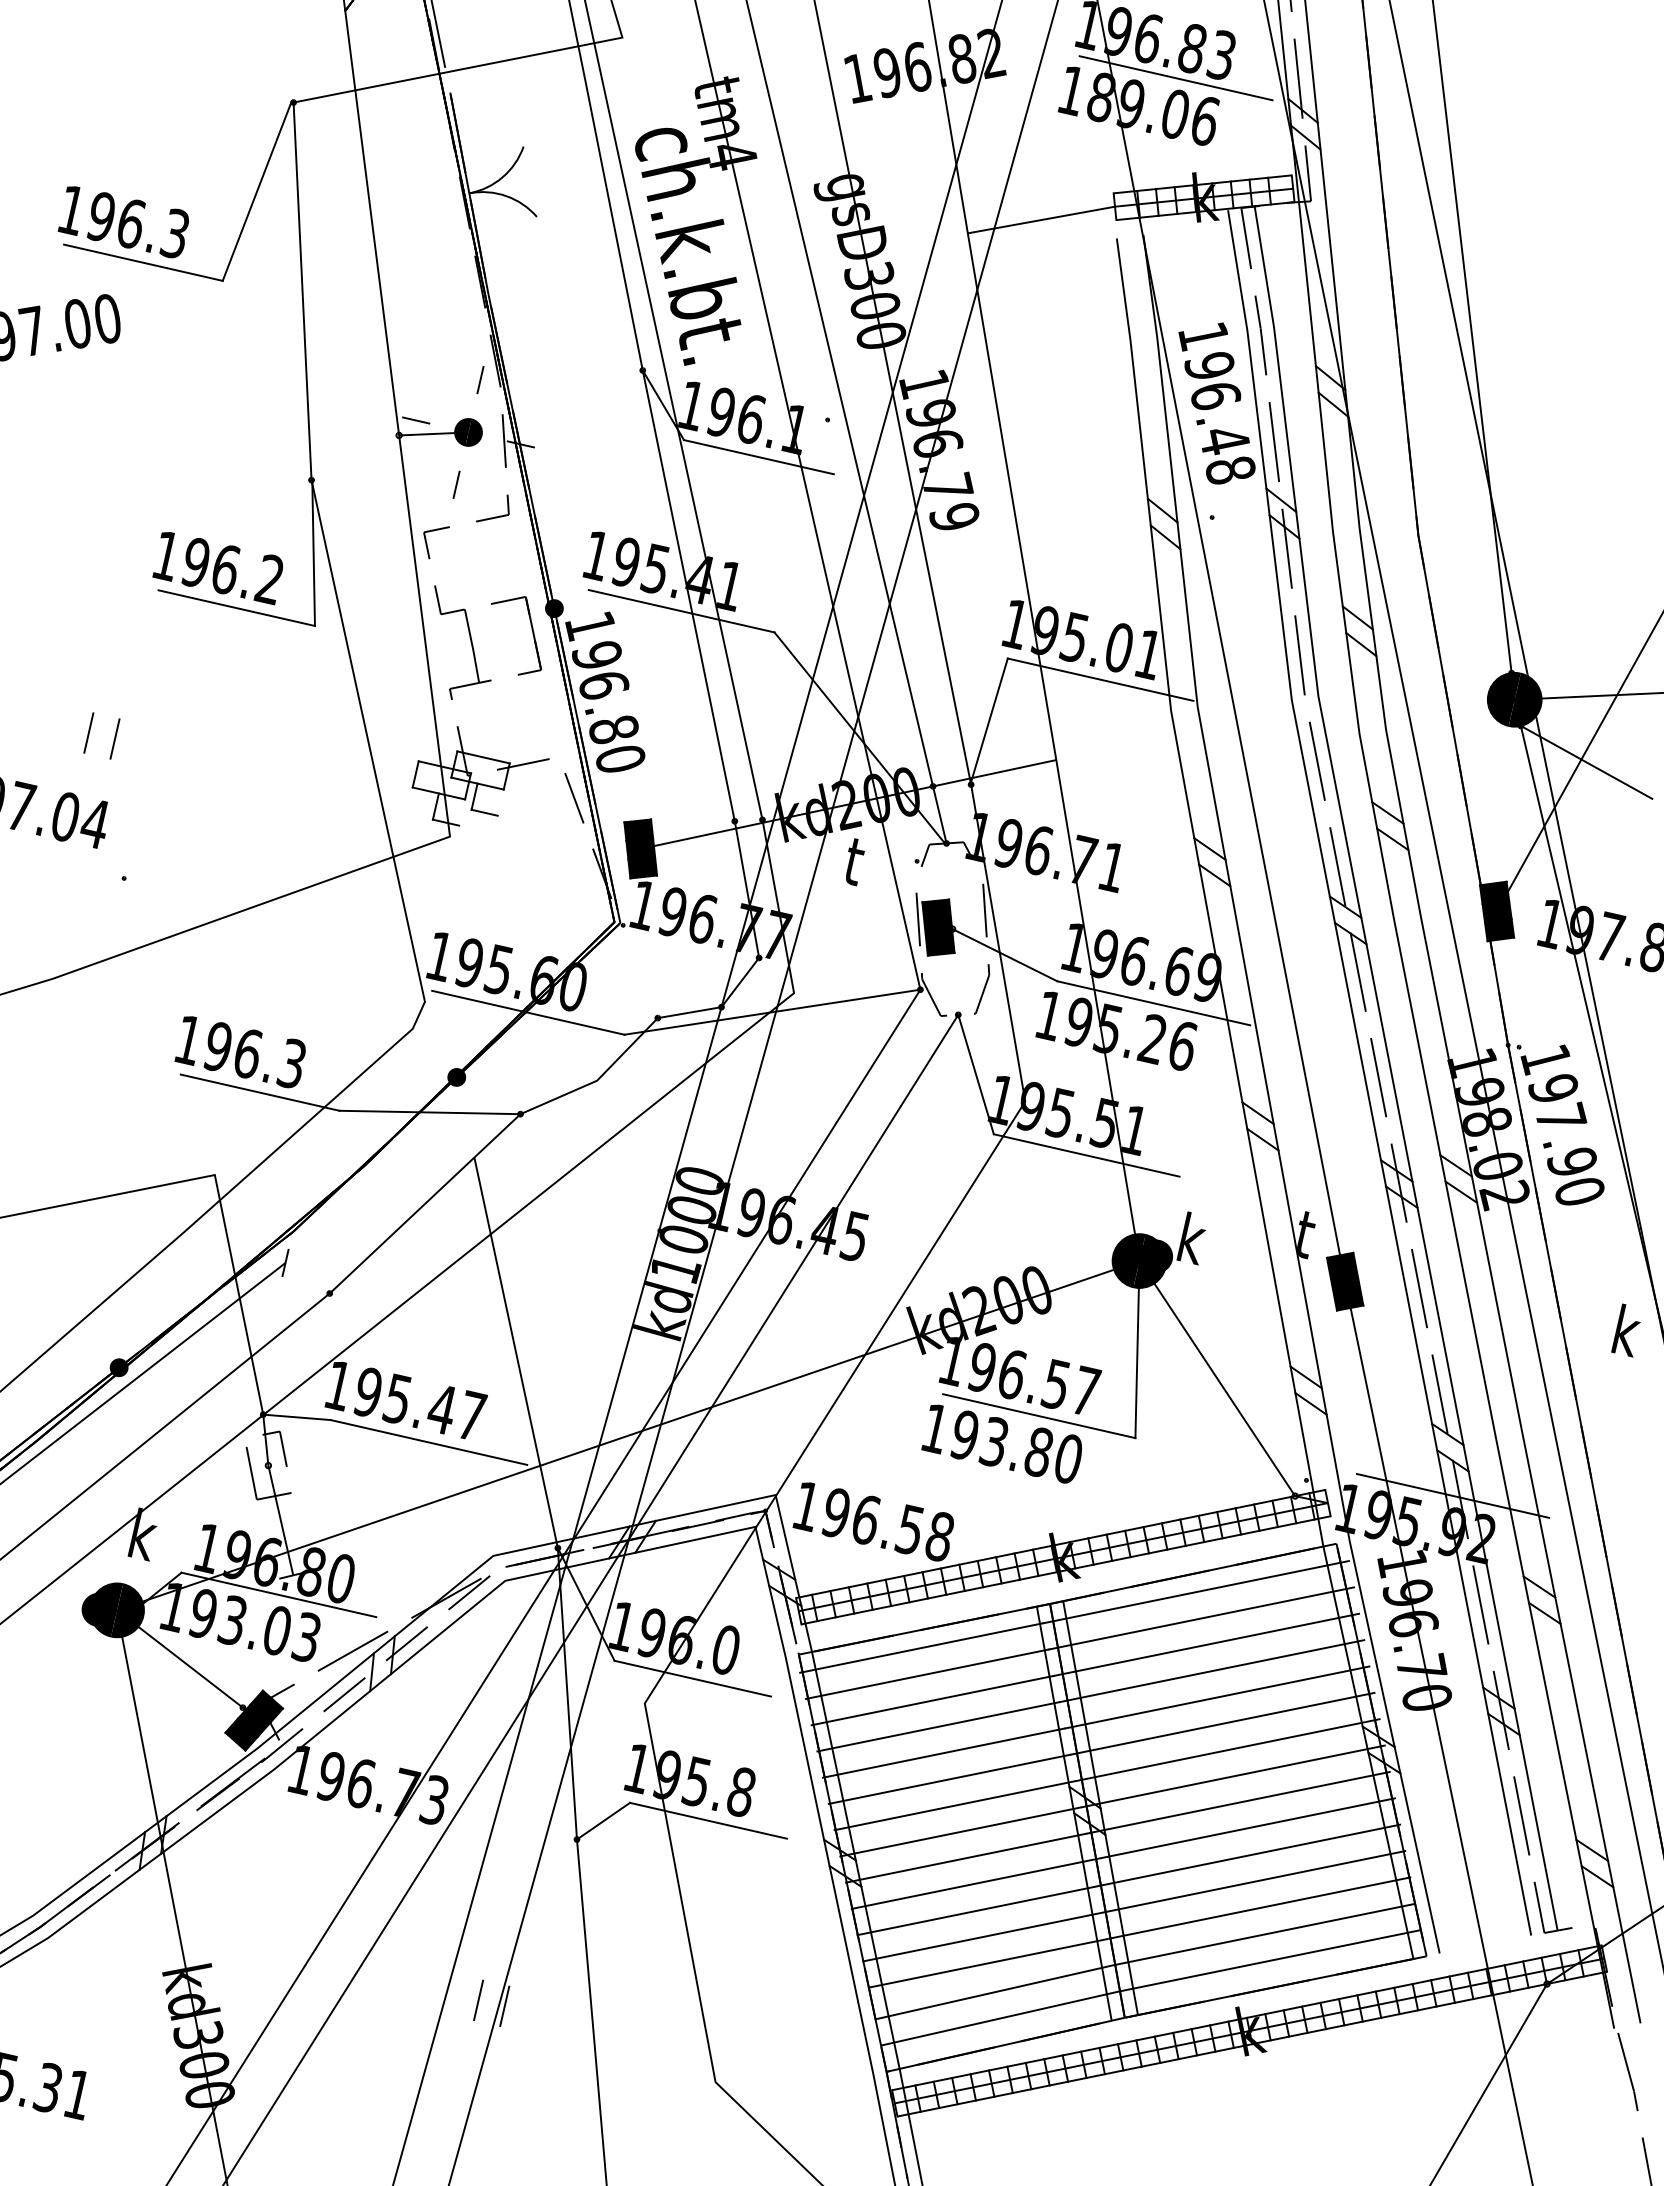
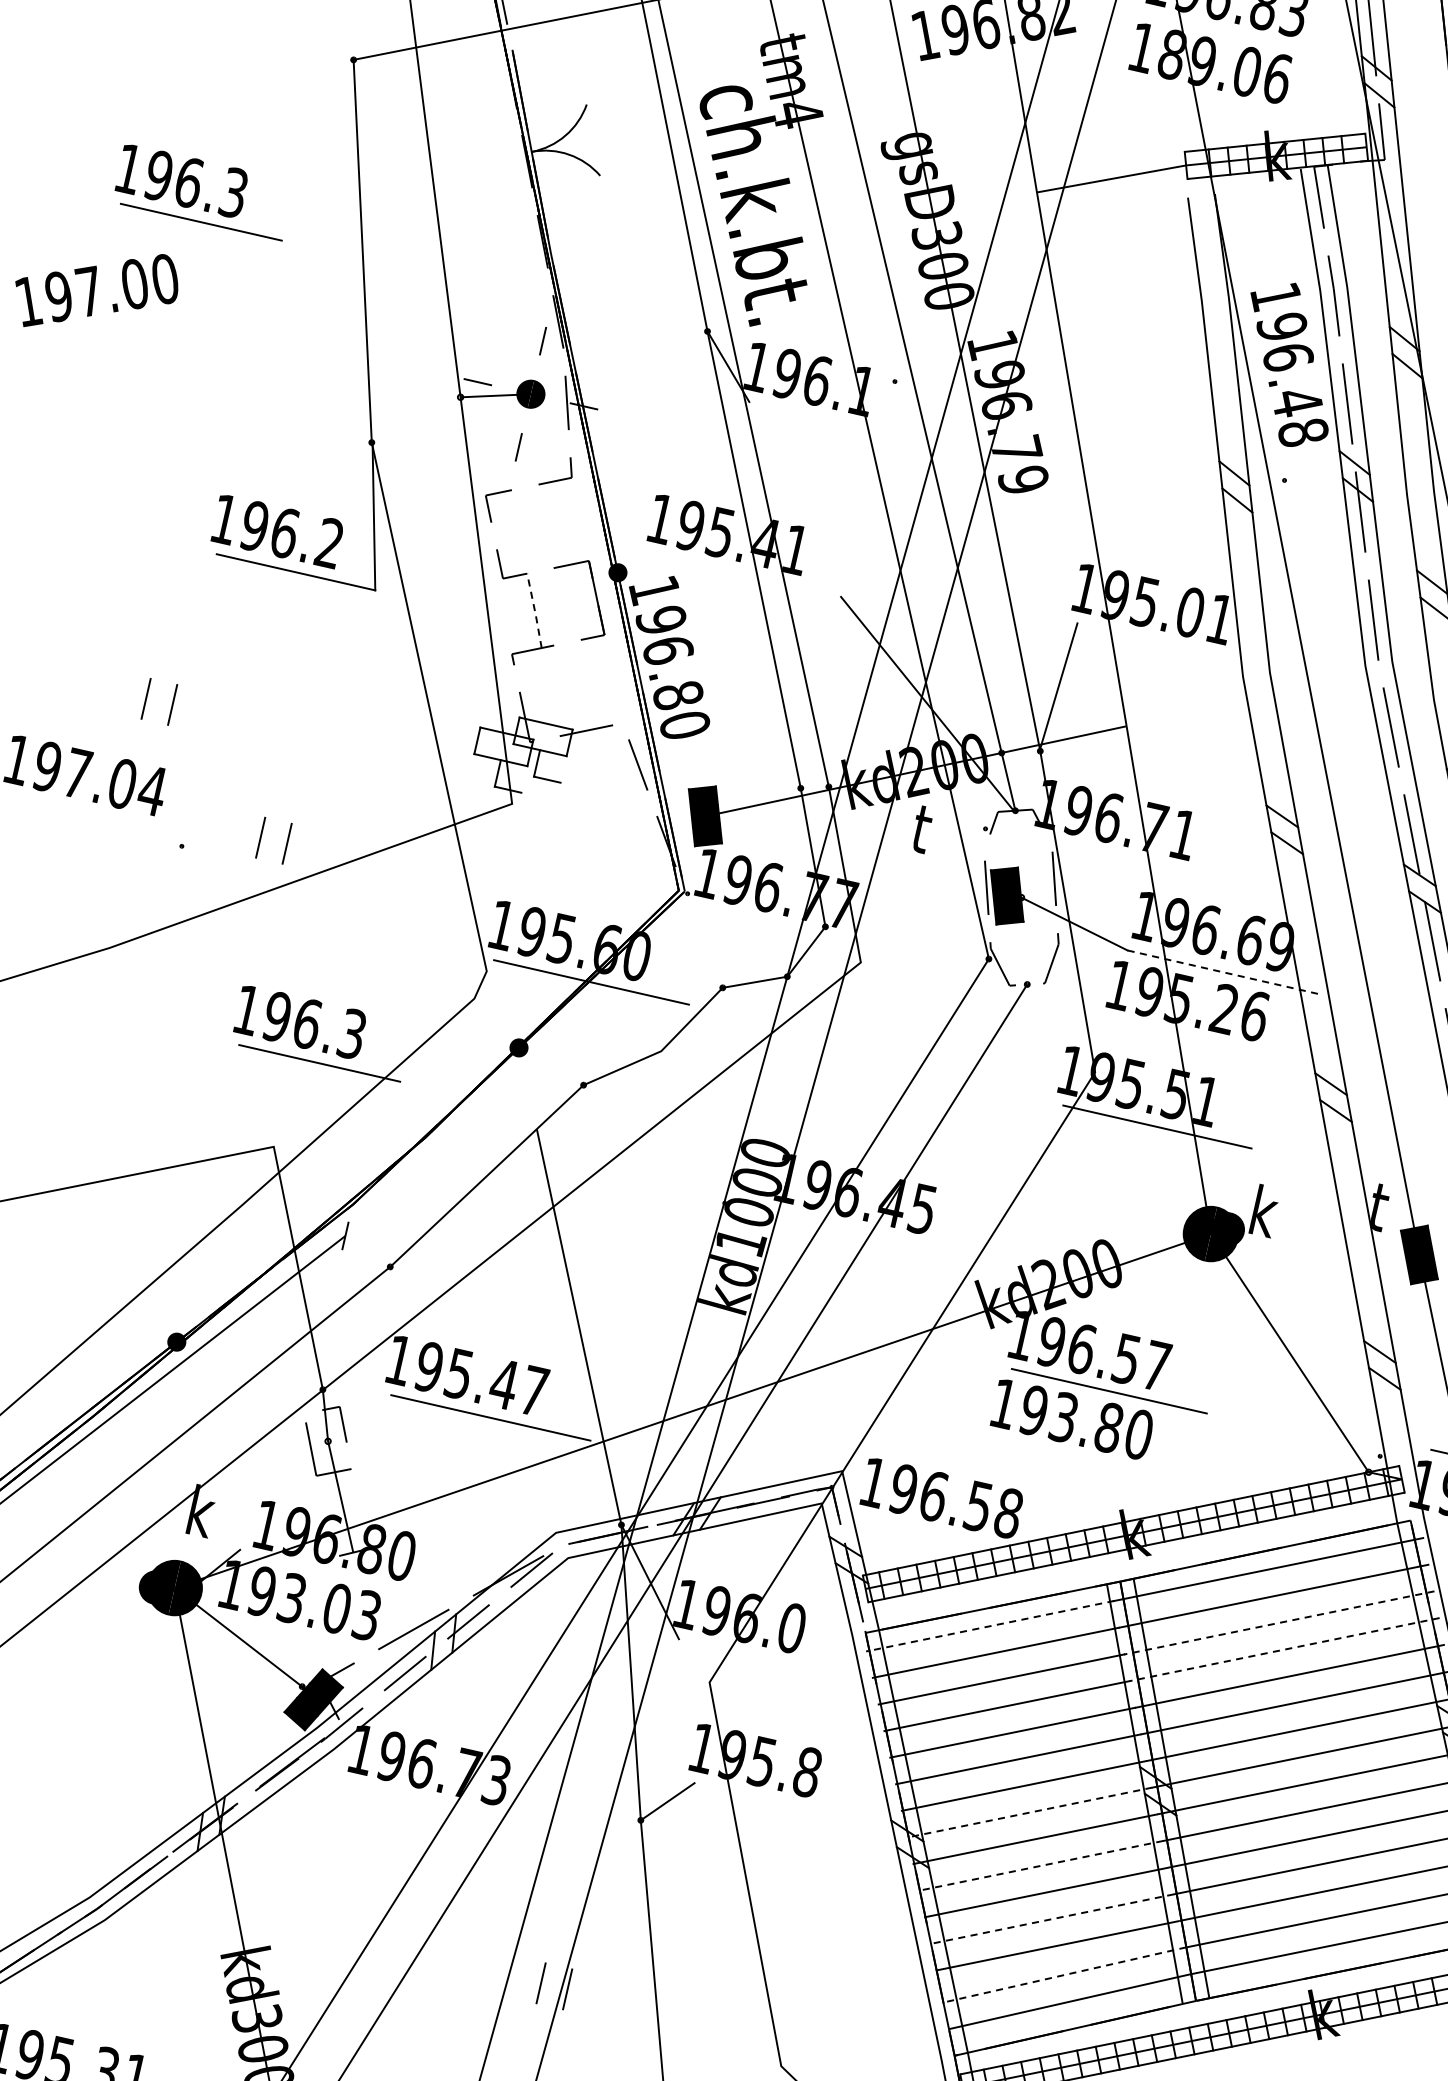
line: (1175, 78) -> (1247, 35), removed
line: (256, 191) -> (316, 150), removed
line: (758, 457) -> (824, 419), removed
line: (681, 611) -> (746, 575), removed
line: (472, 645) -> (534, 610), solid -> dashed
line: (1100, 679) -> (1171, 644), removed
part: (203, 868) -> (262, 836), added
line: (1153, 1003) -> (1225, 973), solid -> dashed
line: (772, 1011) -> (838, 981), removed
line: (975, 1074) -> (1044, 1044), removed
line: (429, 1112) -> (491, 1083), removed
line: (1137, 1349) -> (1208, 1323), removed
line: (296, 1417) -> (356, 1392), removed
line: (278, 1594) -> (338, 1571), removed
line: (1206, 1644) -> (1278, 1622), solid -> dashed
line: (921, 1648) -> (990, 1626), solid -> dashed
line: (1211, 1671) -> (1283, 1650), solid -> dashed
line: (692, 1678) -> (757, 1657), removed
line: (707, 1820) -> (773, 1801), removed
line: (960, 1831) -> (1029, 1812), solid -> dashed
line: (971, 1884) -> (1040, 1865), solid -> dashed
line: (982, 1937) -> (1051, 1919), solid -> dashed
line: (995, 1992) -> (1065, 1975), solid -> dashed

